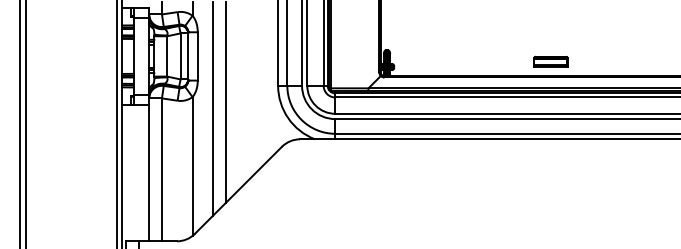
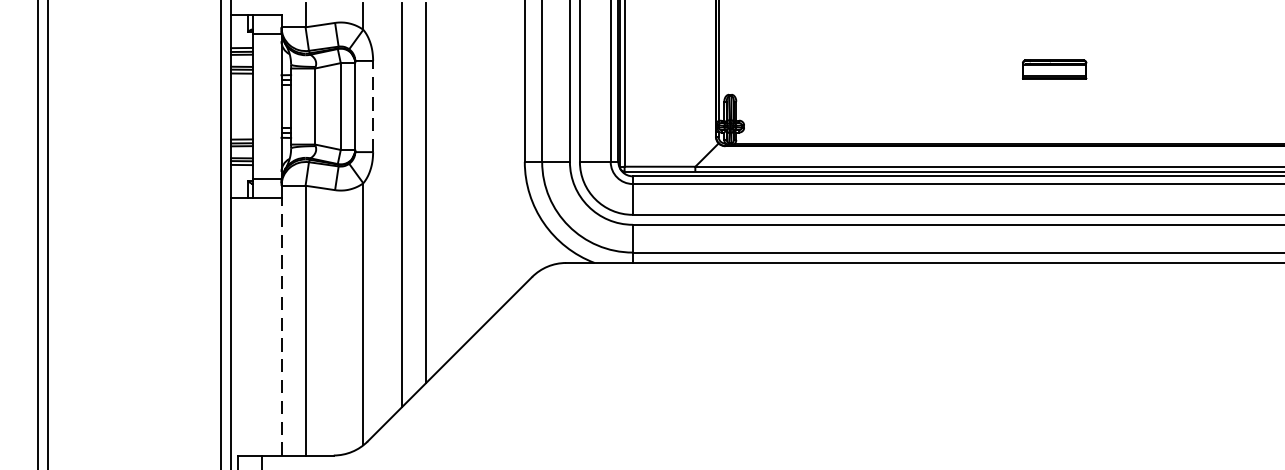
line: (197, 55) -> (372, 104), solid -> dashed
part: (550, 61) -> (1053, 68), moved
line: (149, 172) -> (282, 325), solid -> dashed

